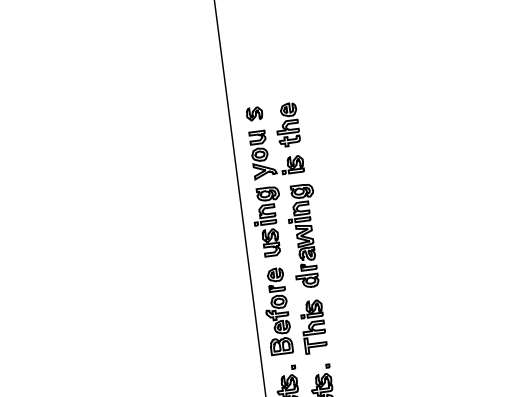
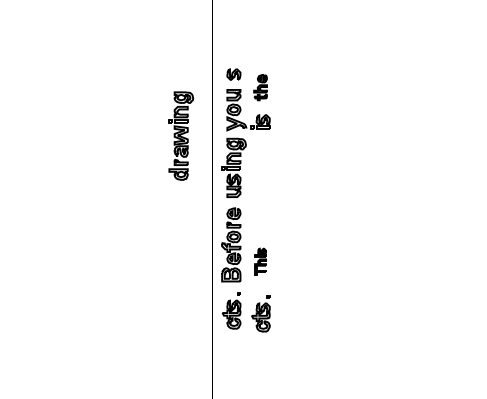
part: (287, 124) -> (260, 87), size x0.7
part: (305, 235) -> (181, 135), moved
part: (313, 326) -> (260, 261), size x0.6

